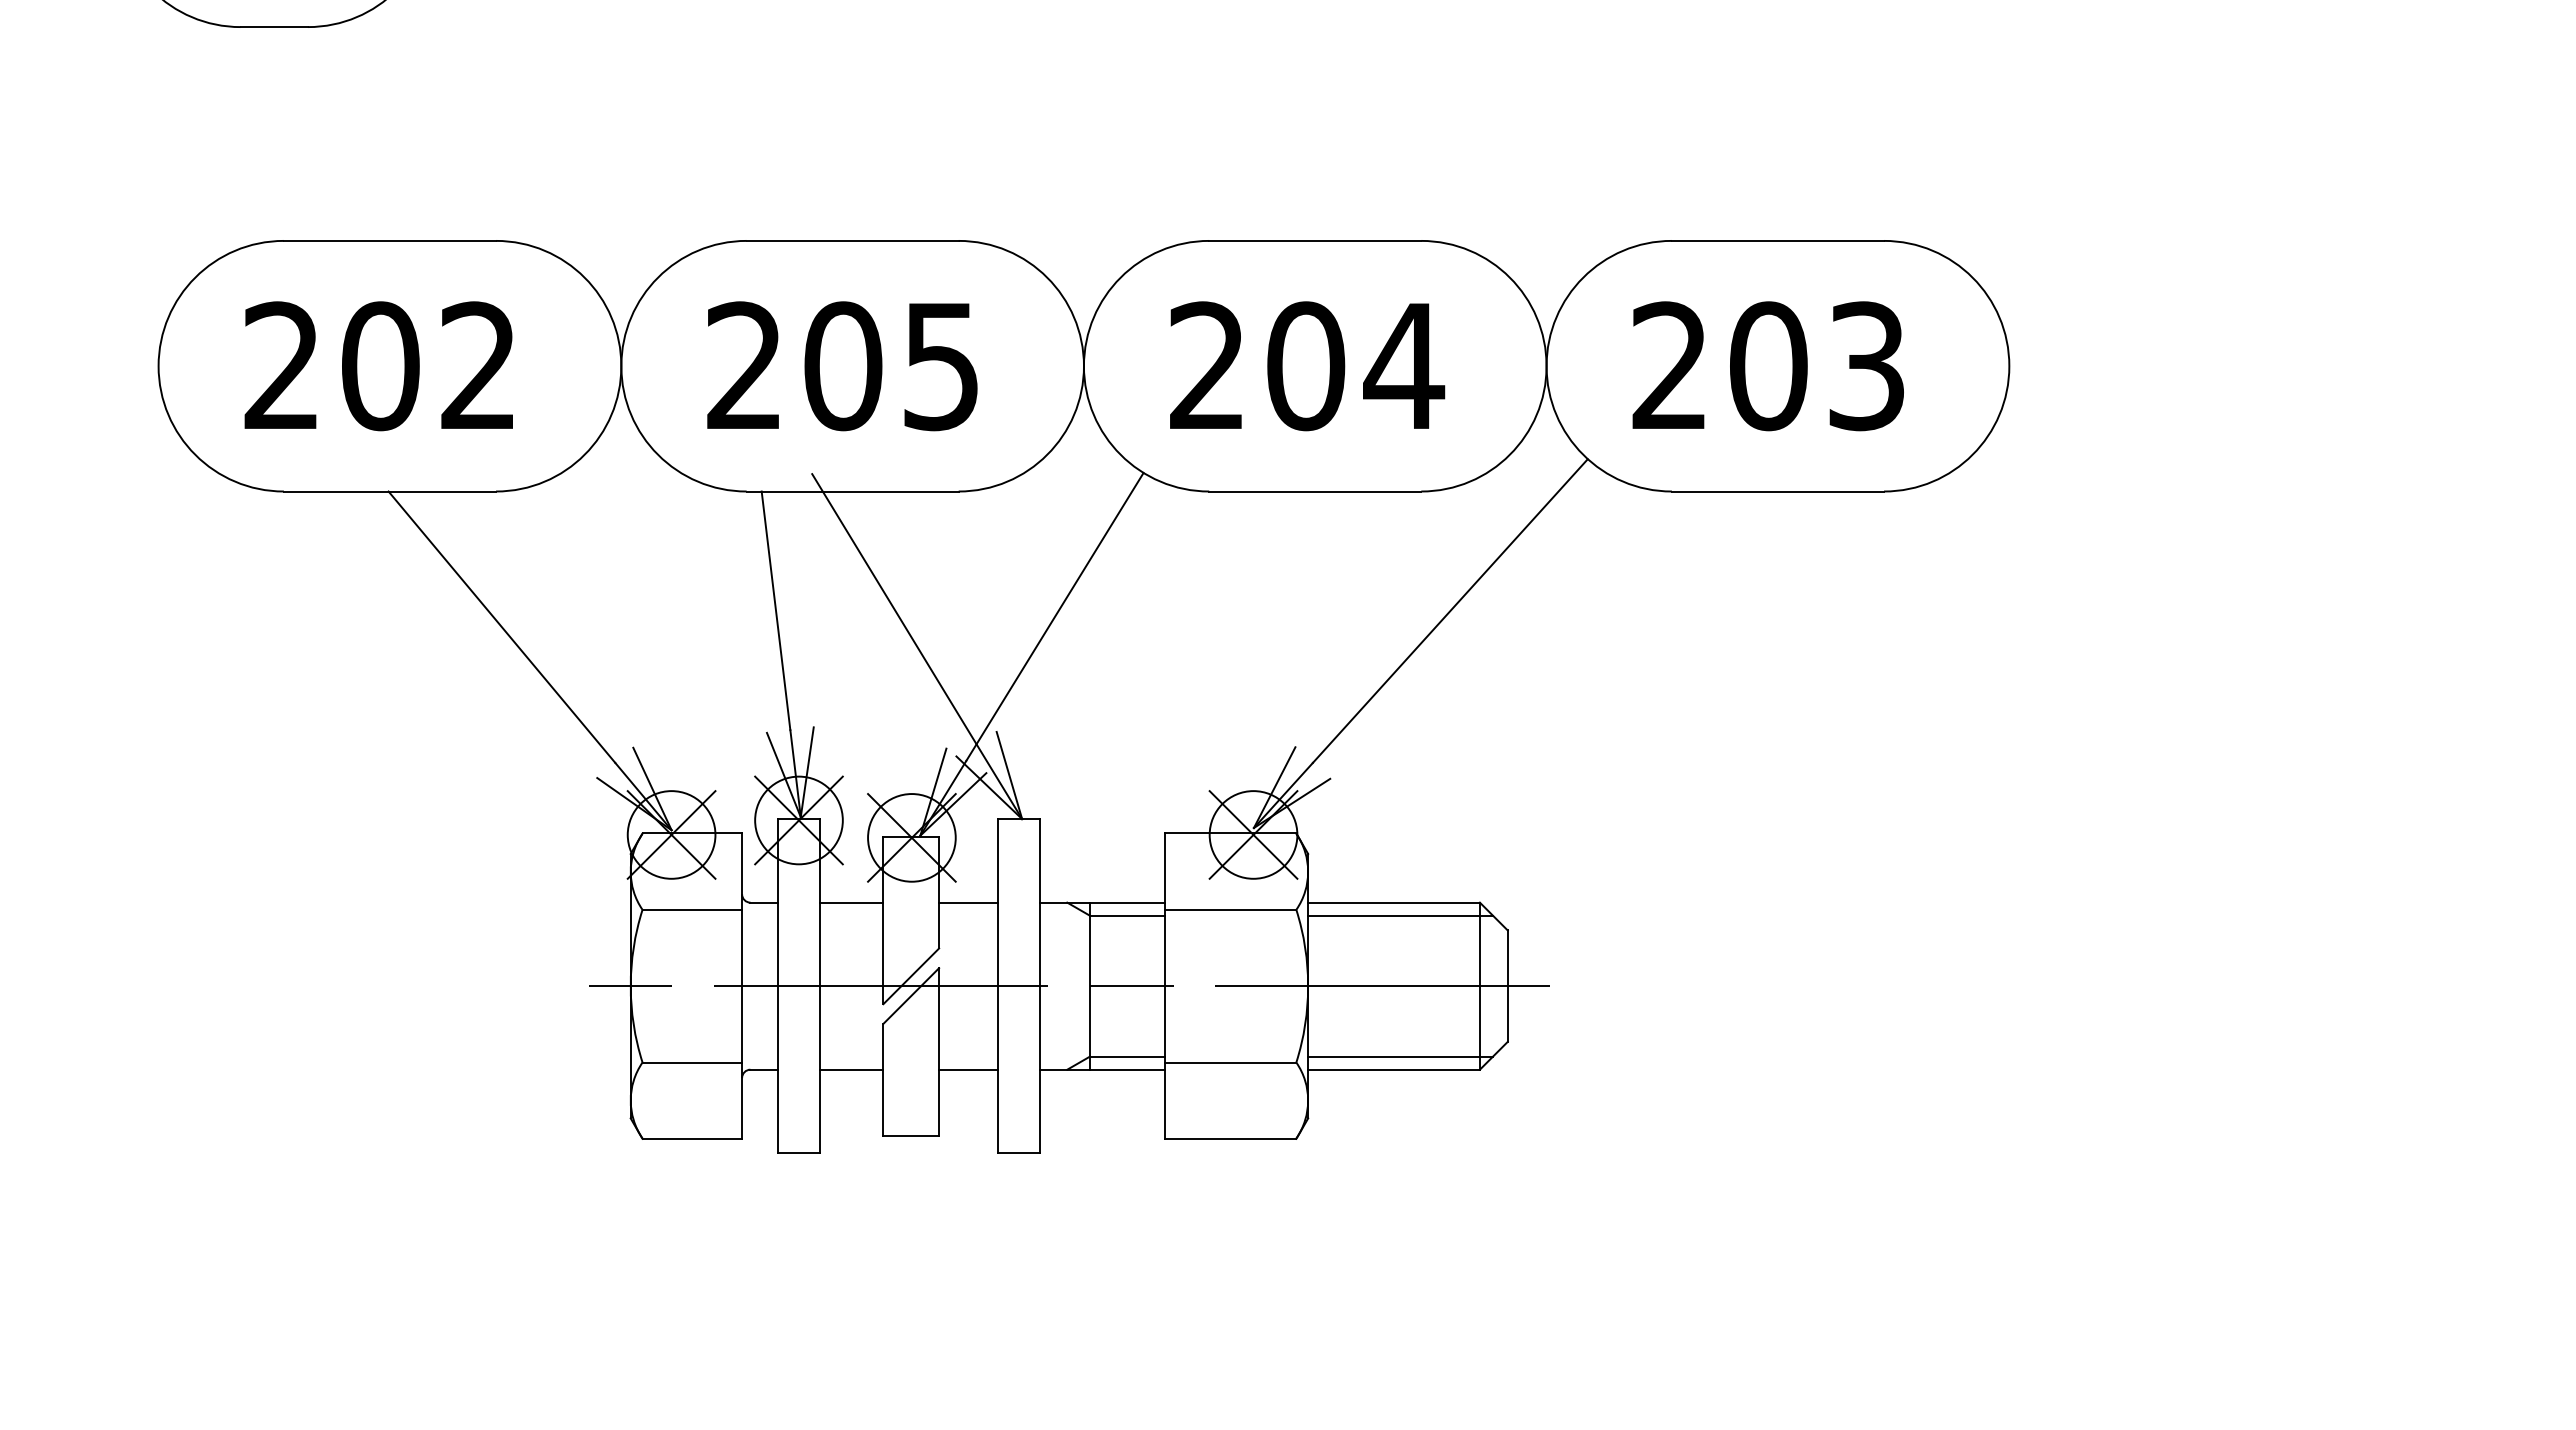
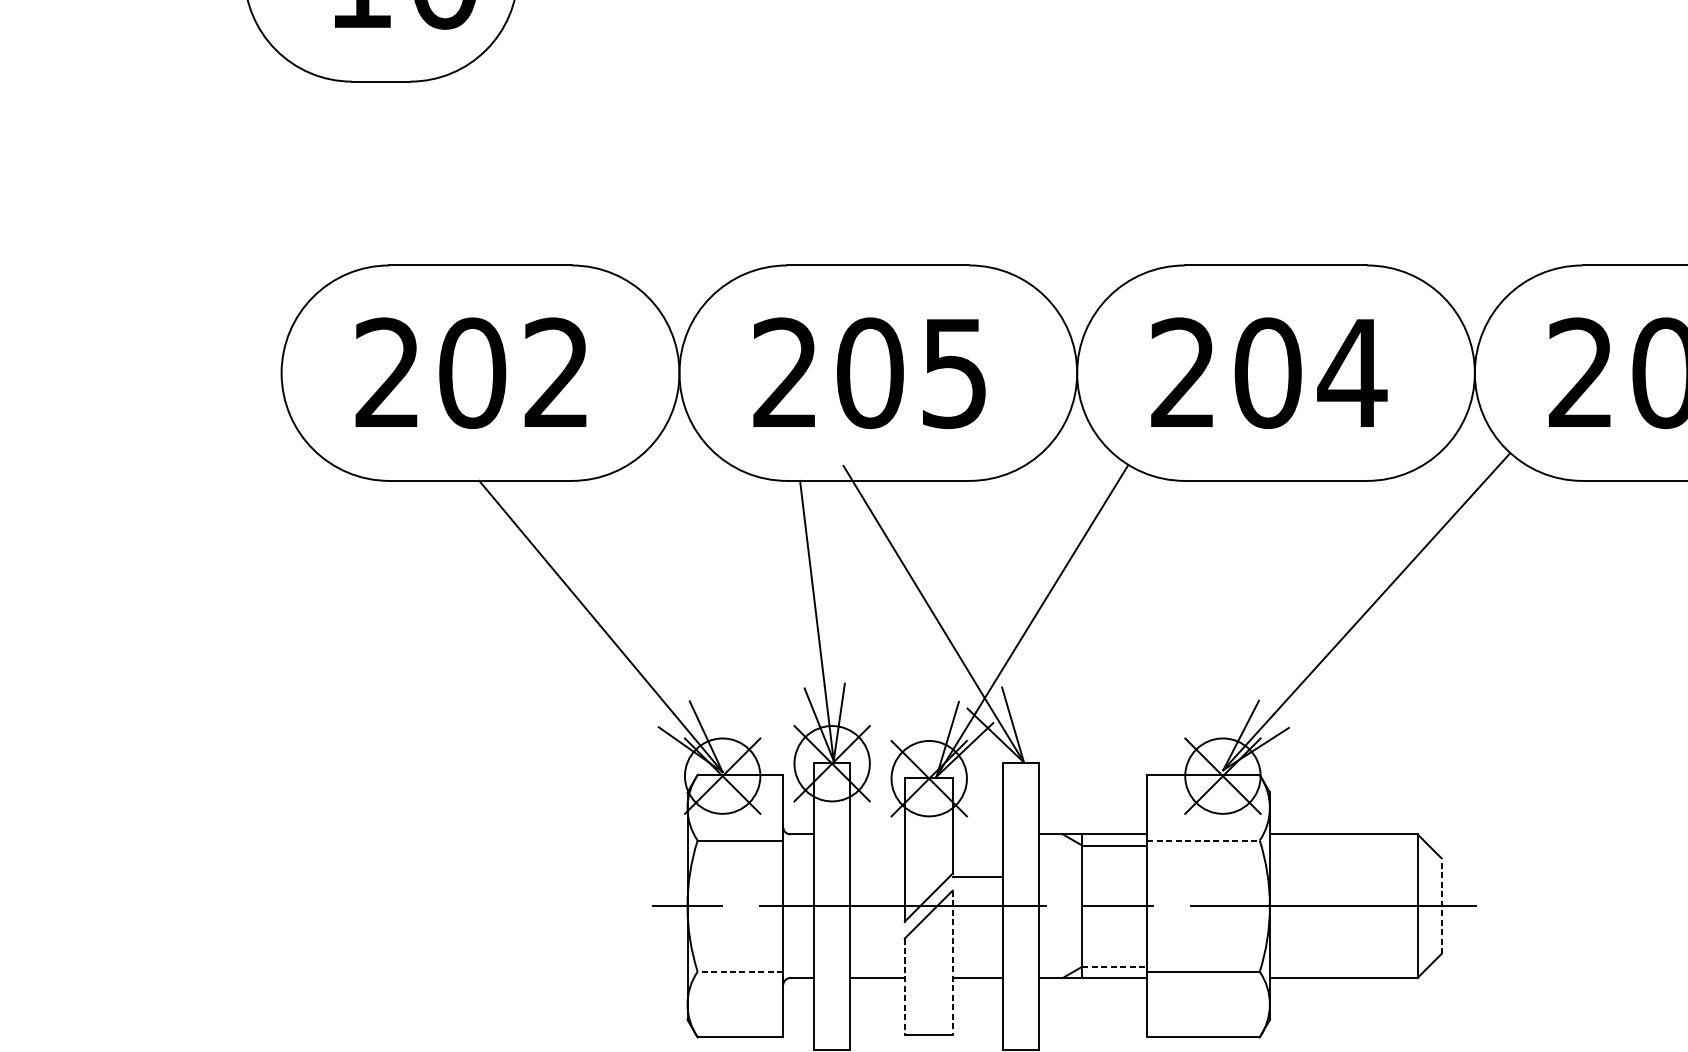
line: (851, 902) -> (877, 834), removed
line: (968, 902) -> (977, 877), moved
line: (1231, 909) -> (1203, 840), solid -> dashed
line: (1400, 915) -> (1349, 845), removed
line: (1507, 986) -> (1441, 906), solid -> dashed
line: (939, 1052) -> (952, 963), solid -> dashed
line: (1127, 1056) -> (1114, 966), solid -> dashed
line: (1400, 1056) -> (1349, 966), removed
line: (692, 1062) -> (740, 971), solid -> dashed
line: (883, 1079) -> (904, 986), solid -> dashed

